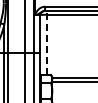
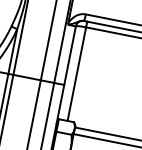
line: (46, 43) -> (76, 71), dashed -> solid

